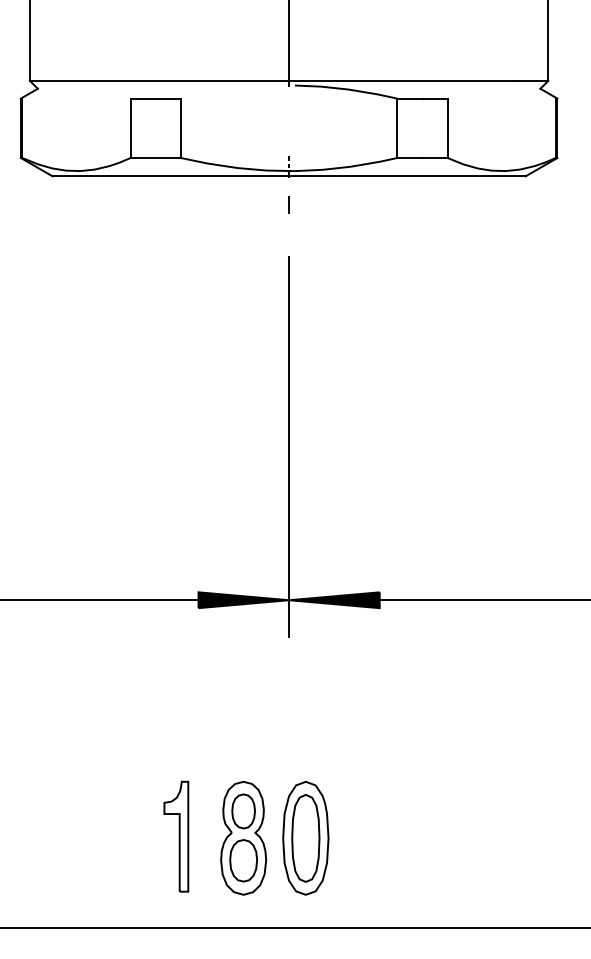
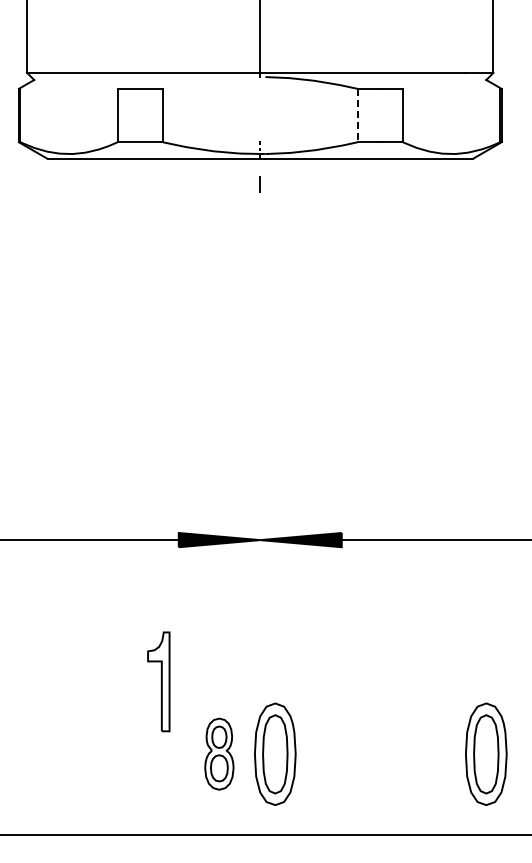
line: (397, 128) -> (357, 115), solid -> dashed
line: (289, 446) -> (260, 401), removed
part: (176, 836) -> (158, 681), moved
part: (243, 837) -> (219, 753), size x0.7
part: (540, 837) -> (486, 753), added

